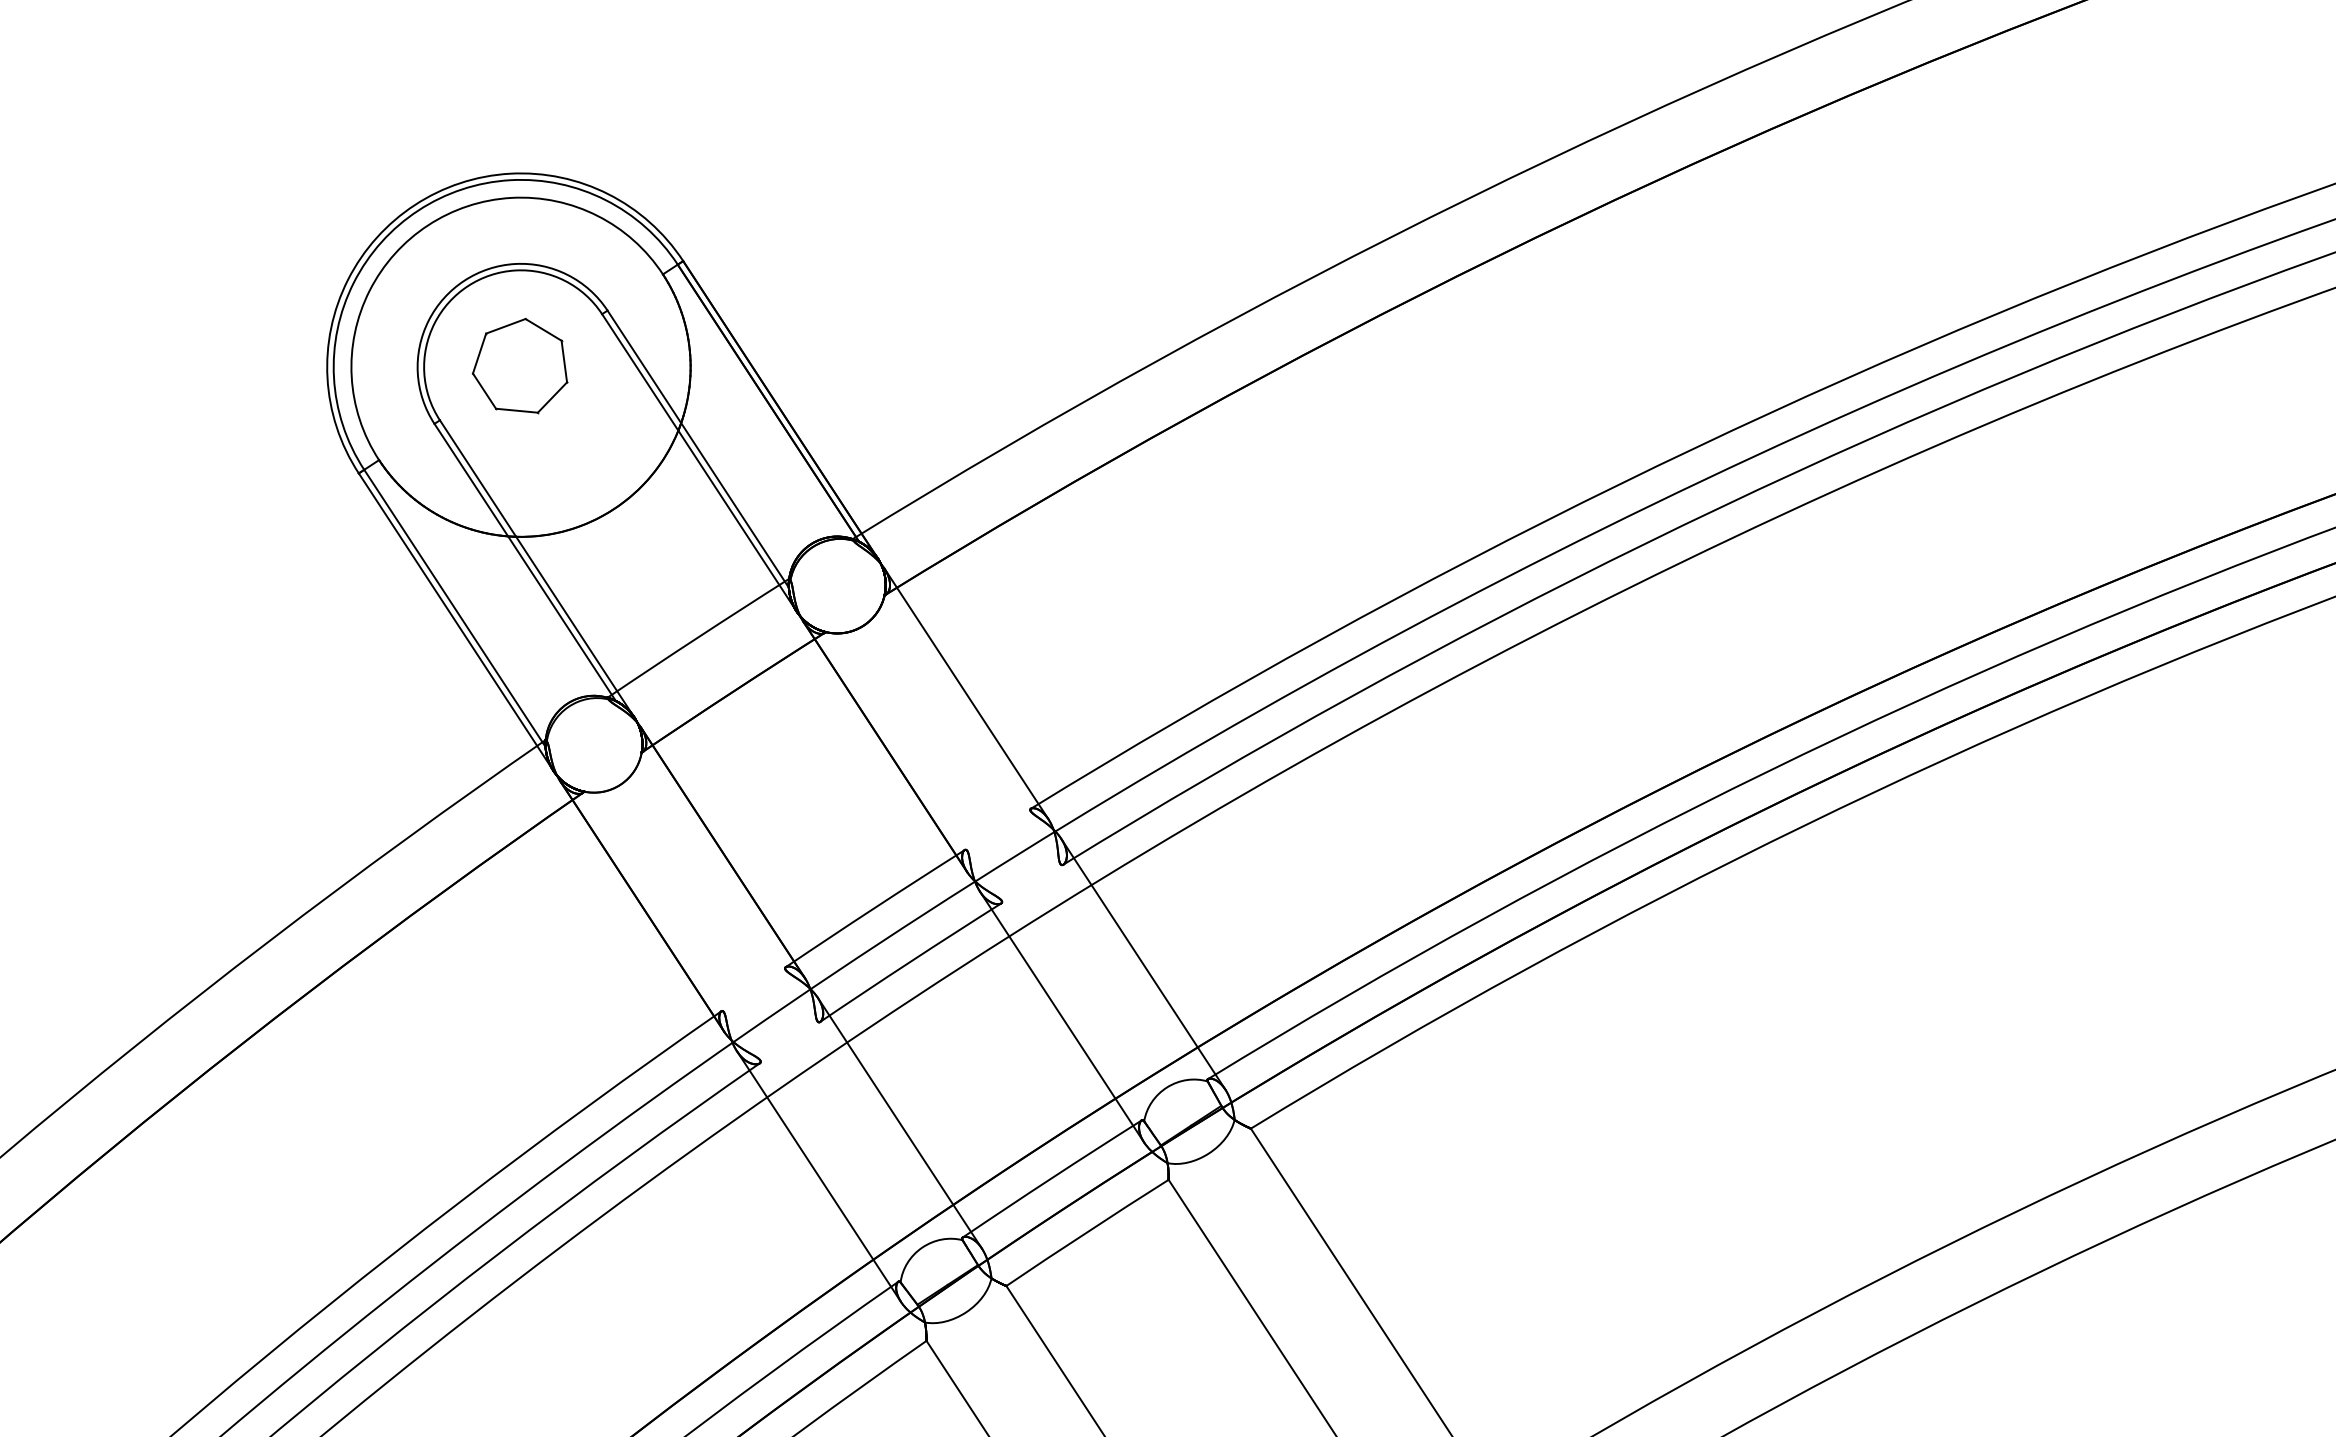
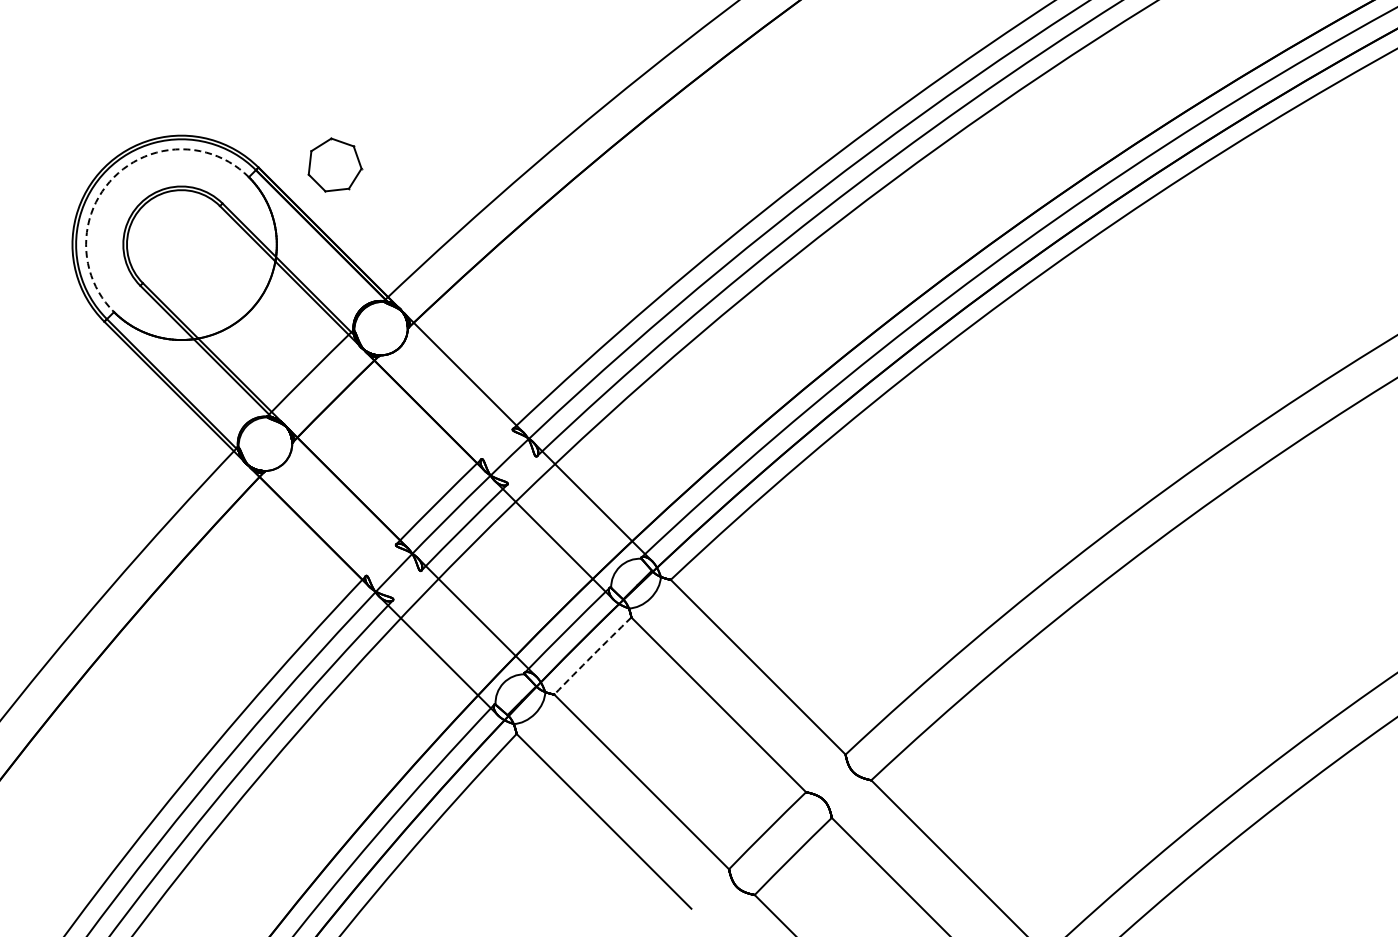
arc: (428, 225) -> (114, 177), solid -> dashed
part: (523, 365) -> (335, 164), moved
arc: (1087, 1231) -> (592, 655), solid -> dashed

